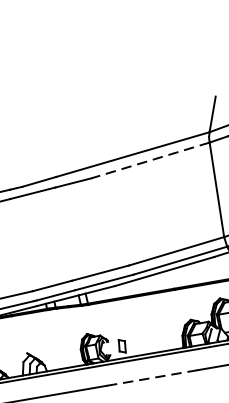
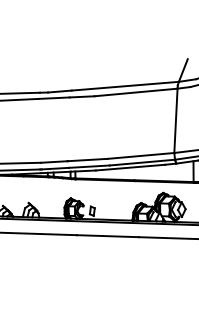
line: (151, 160) -> (136, 92), dashed -> solid
line: (153, 378) -> (108, 236), dashed -> solid

